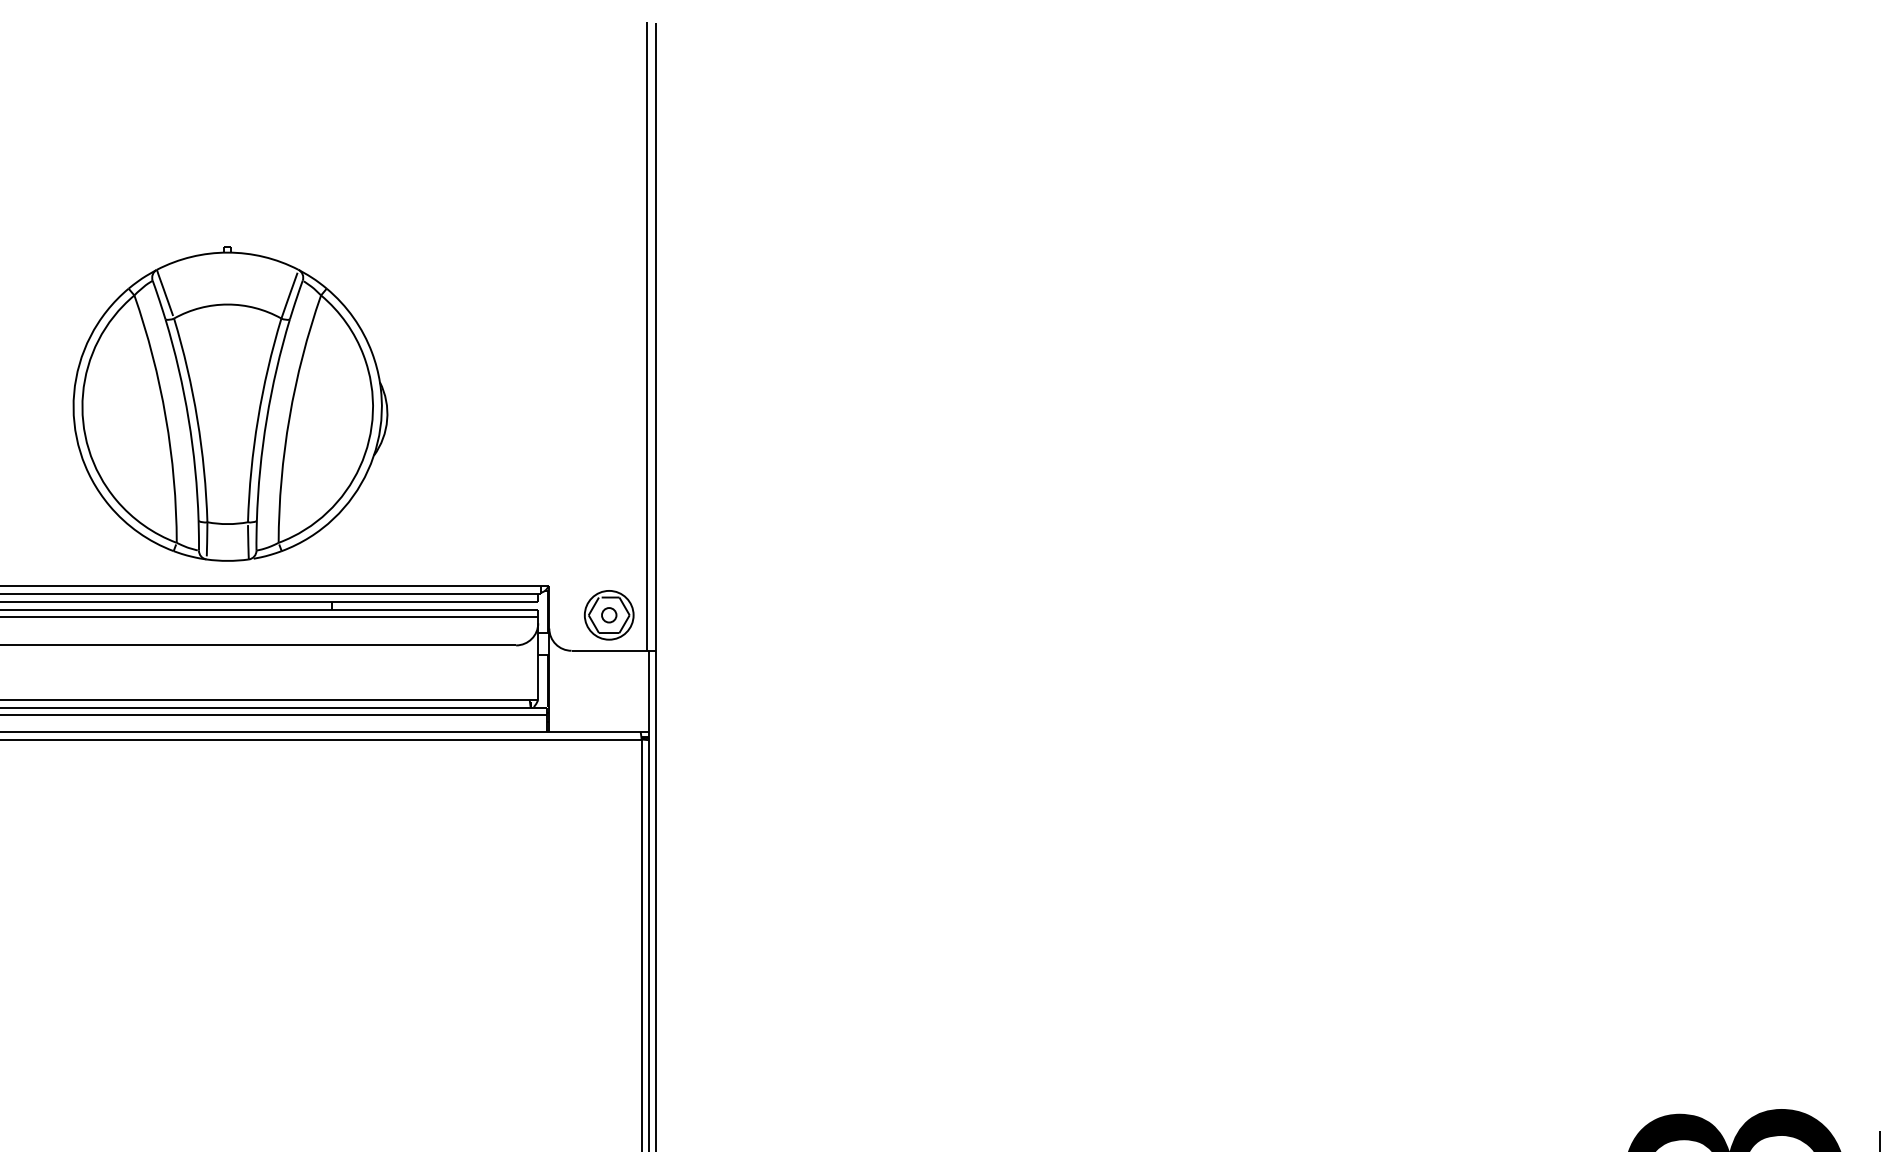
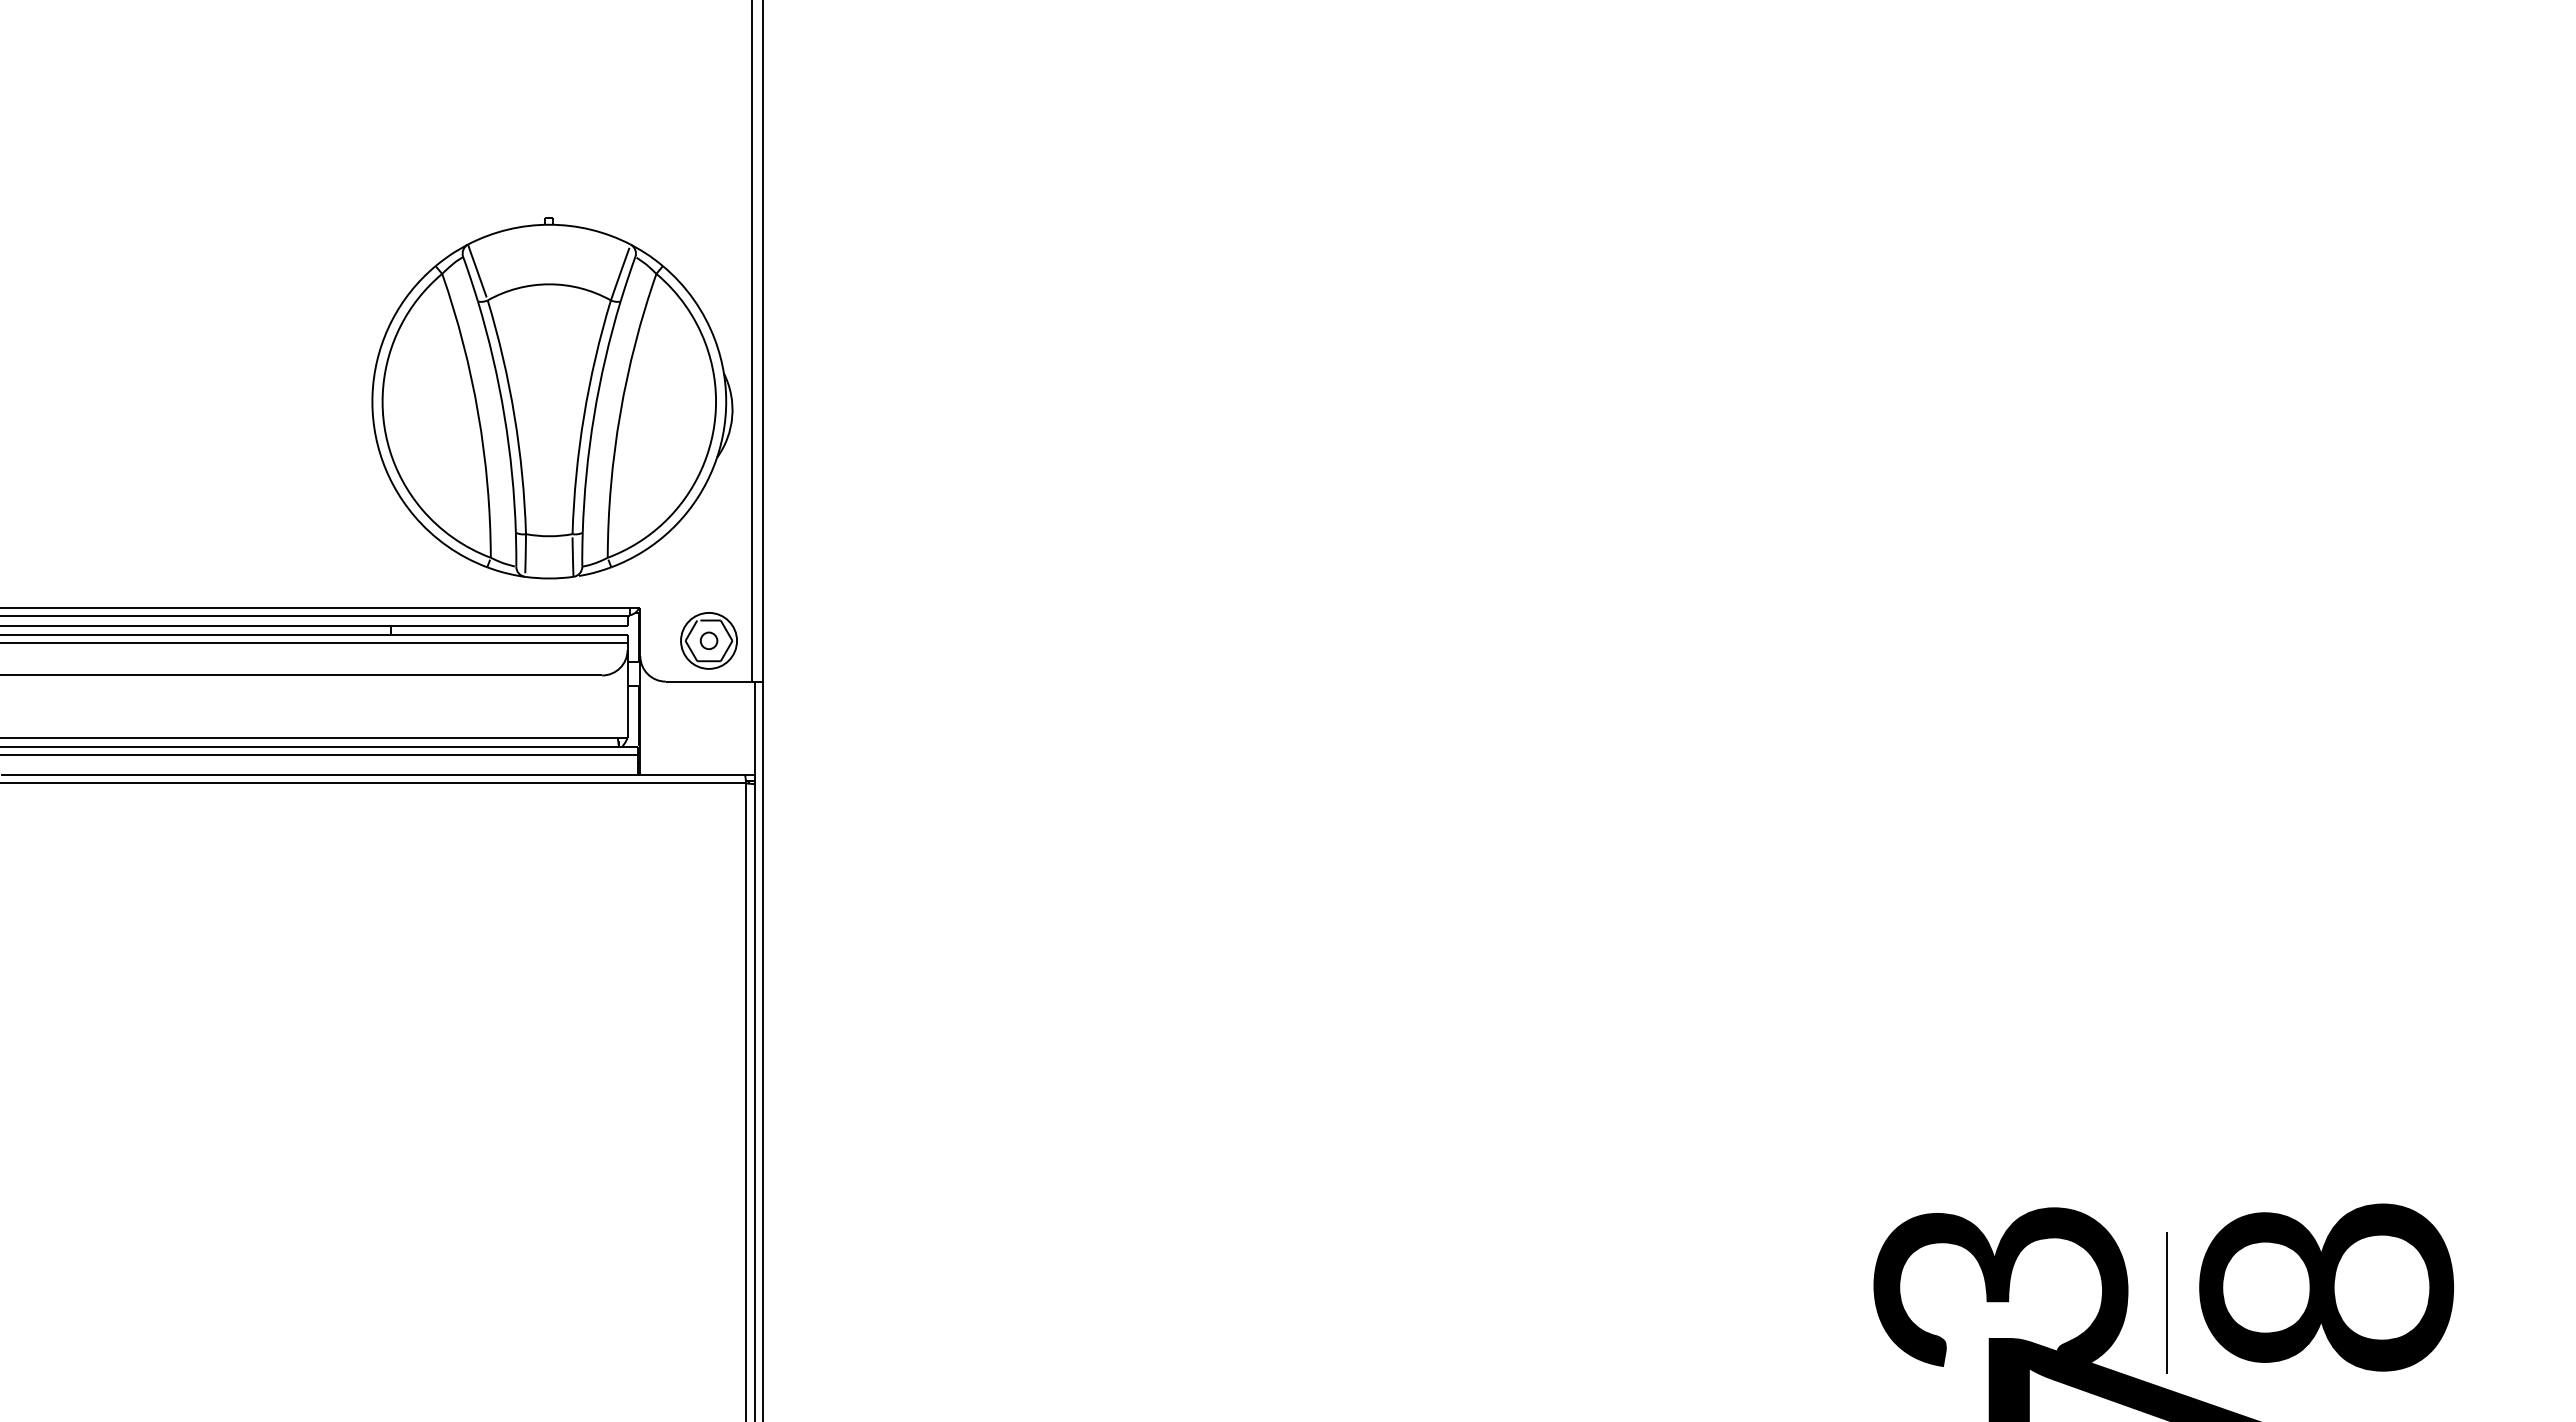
part: (230, 404) -> (552, 398), moved

